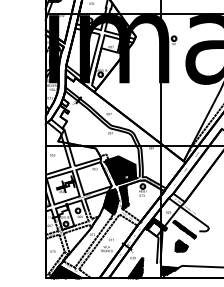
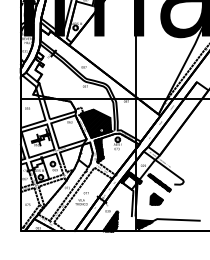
hatch: (110, 201) -> (85, 154), removed
hatch: (65, 271) -> (40, 224), removed

